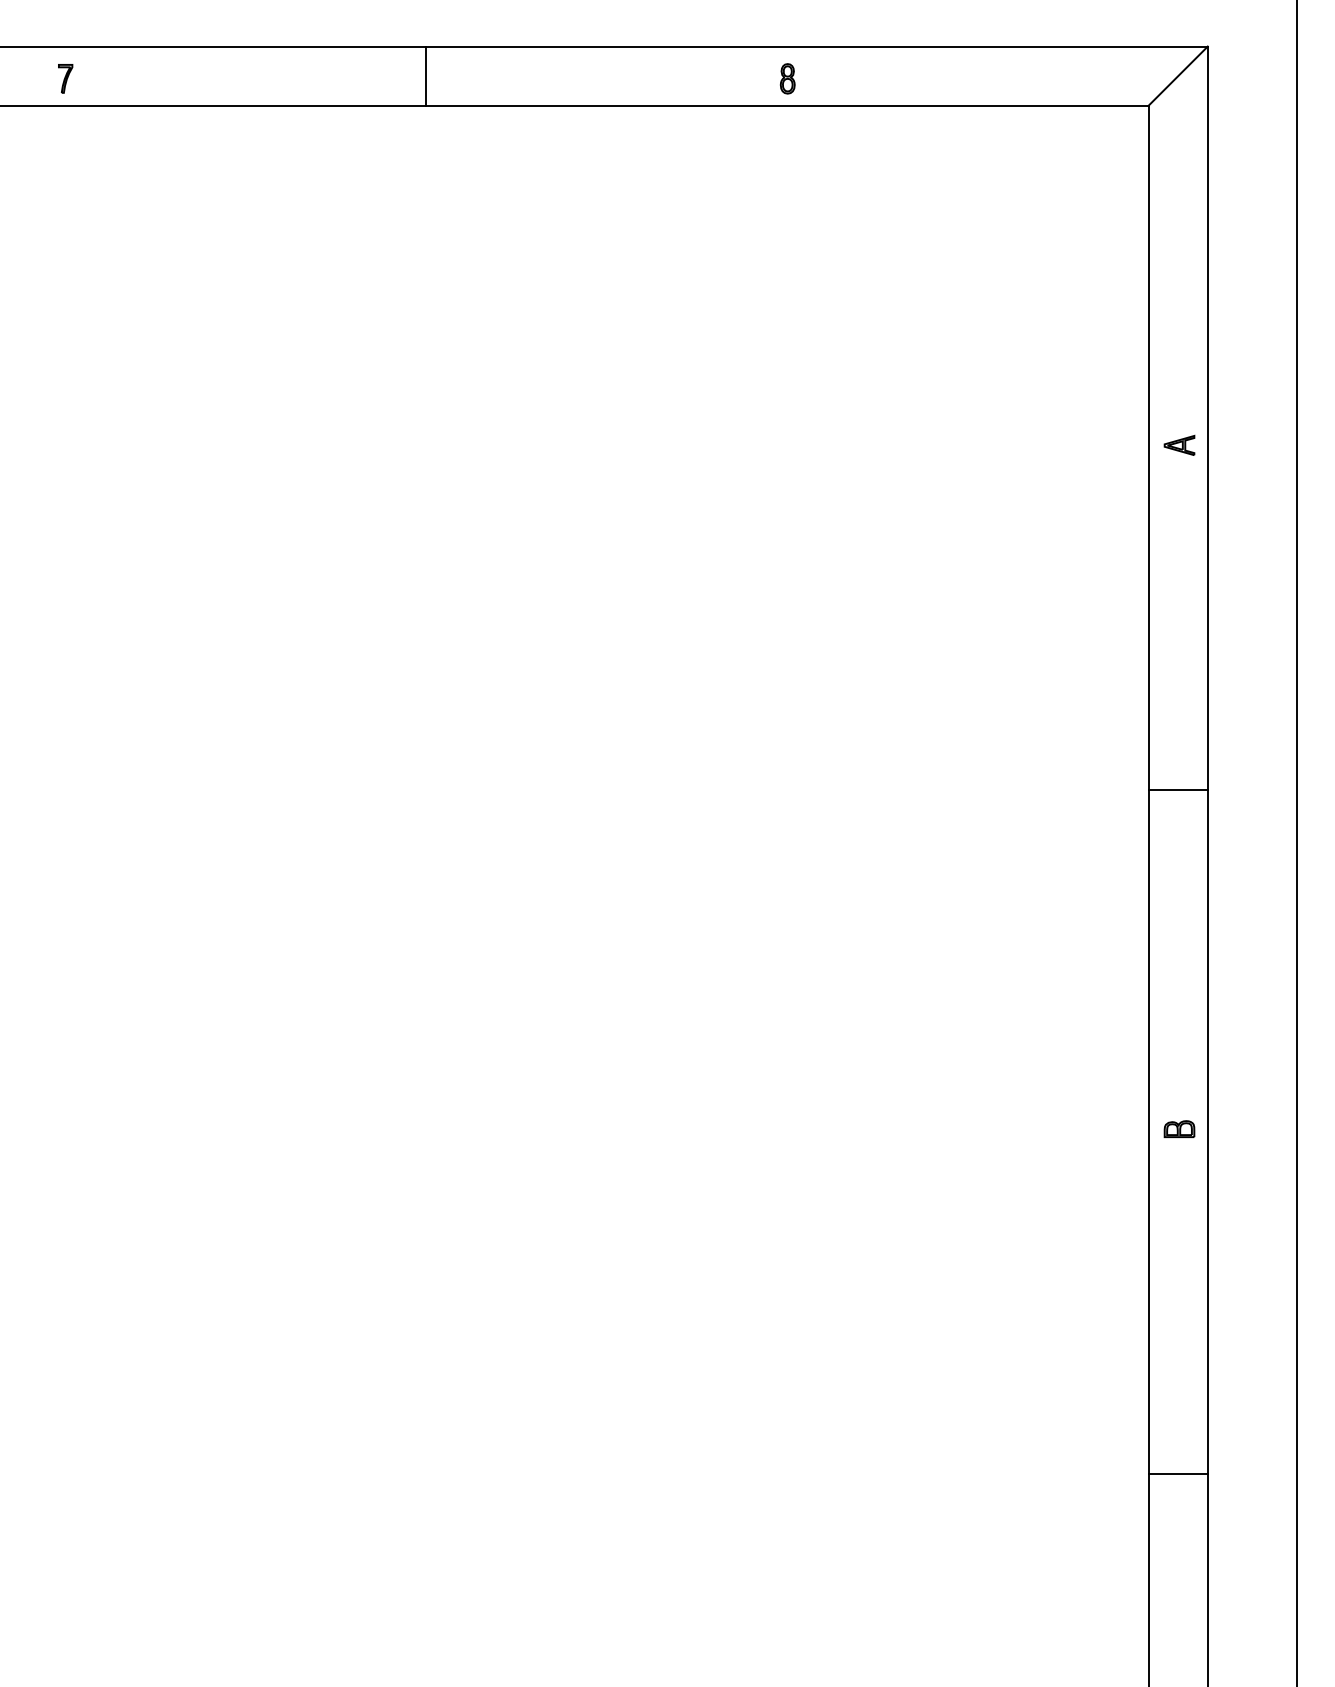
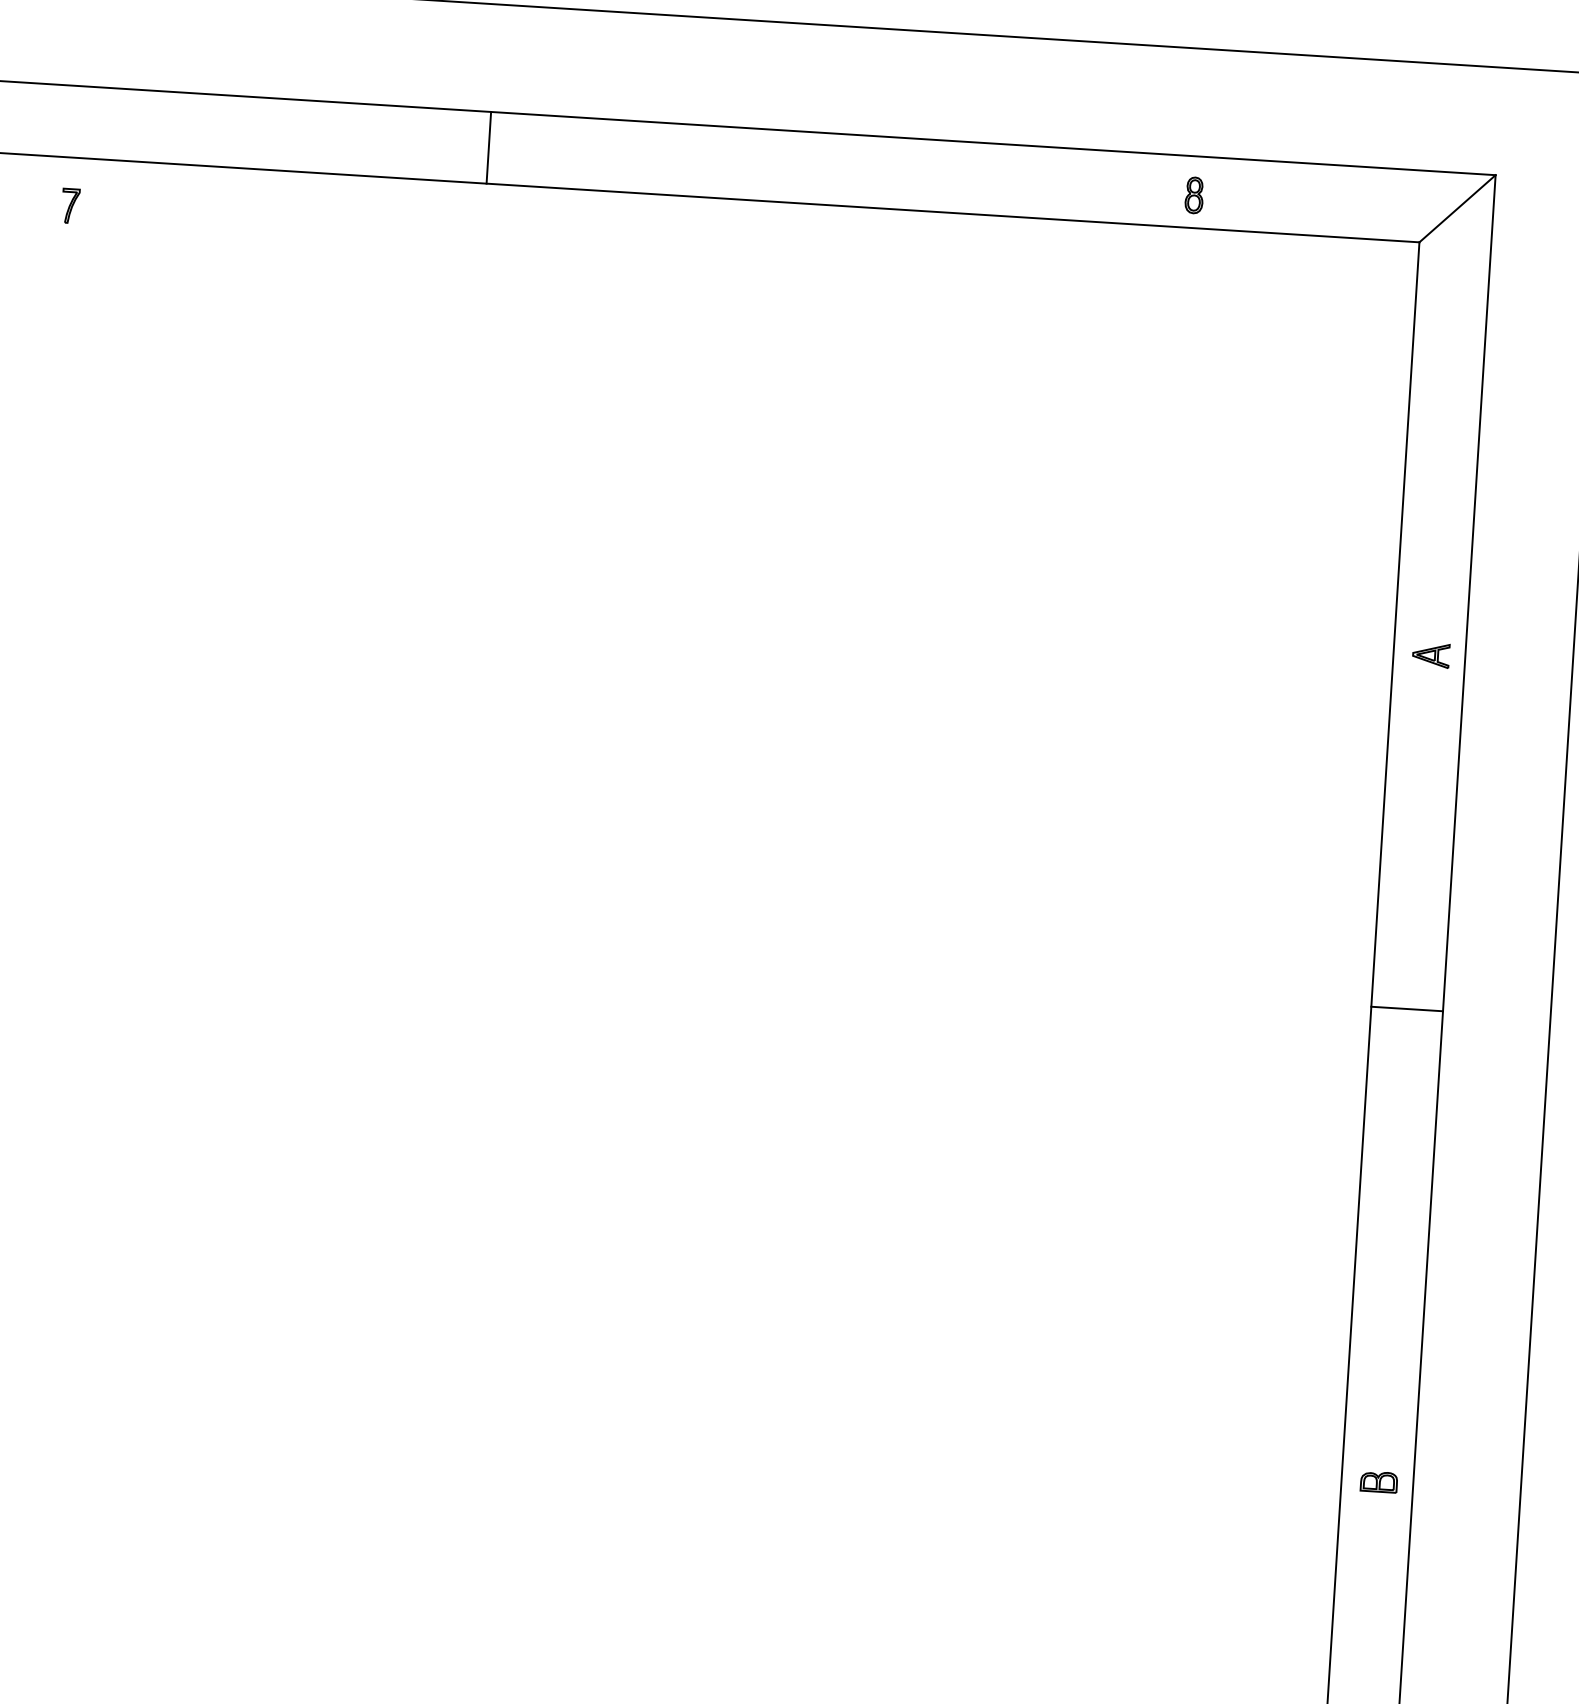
line: (426, 75) -> (489, 146), moved
part: (65, 78) -> (70, 205), moved
part: (787, 78) -> (1194, 194), moved
line: (1177, 790) -> (1406, 1009), moved

